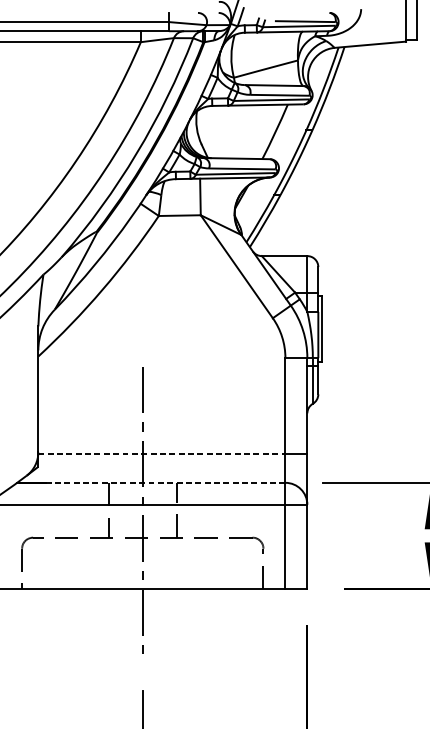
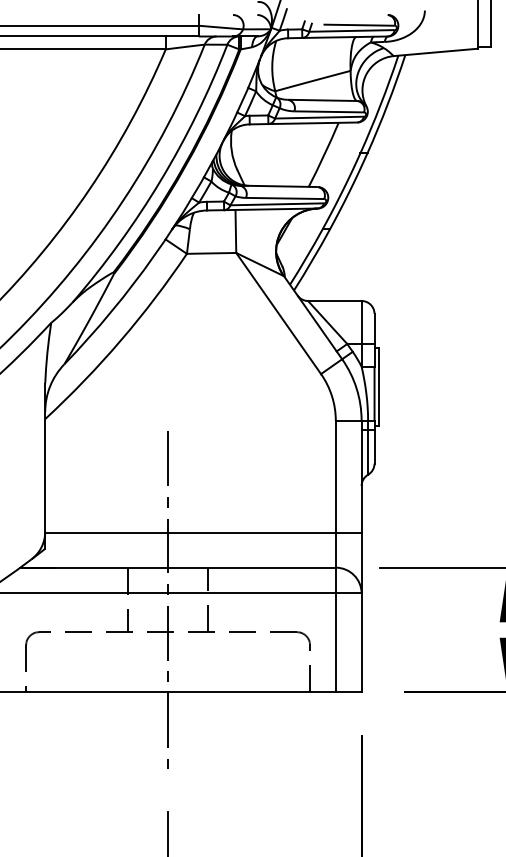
line: (162, 453) -> (191, 533), dashed -> solid
line: (166, 482) -> (195, 567), dashed -> solid

